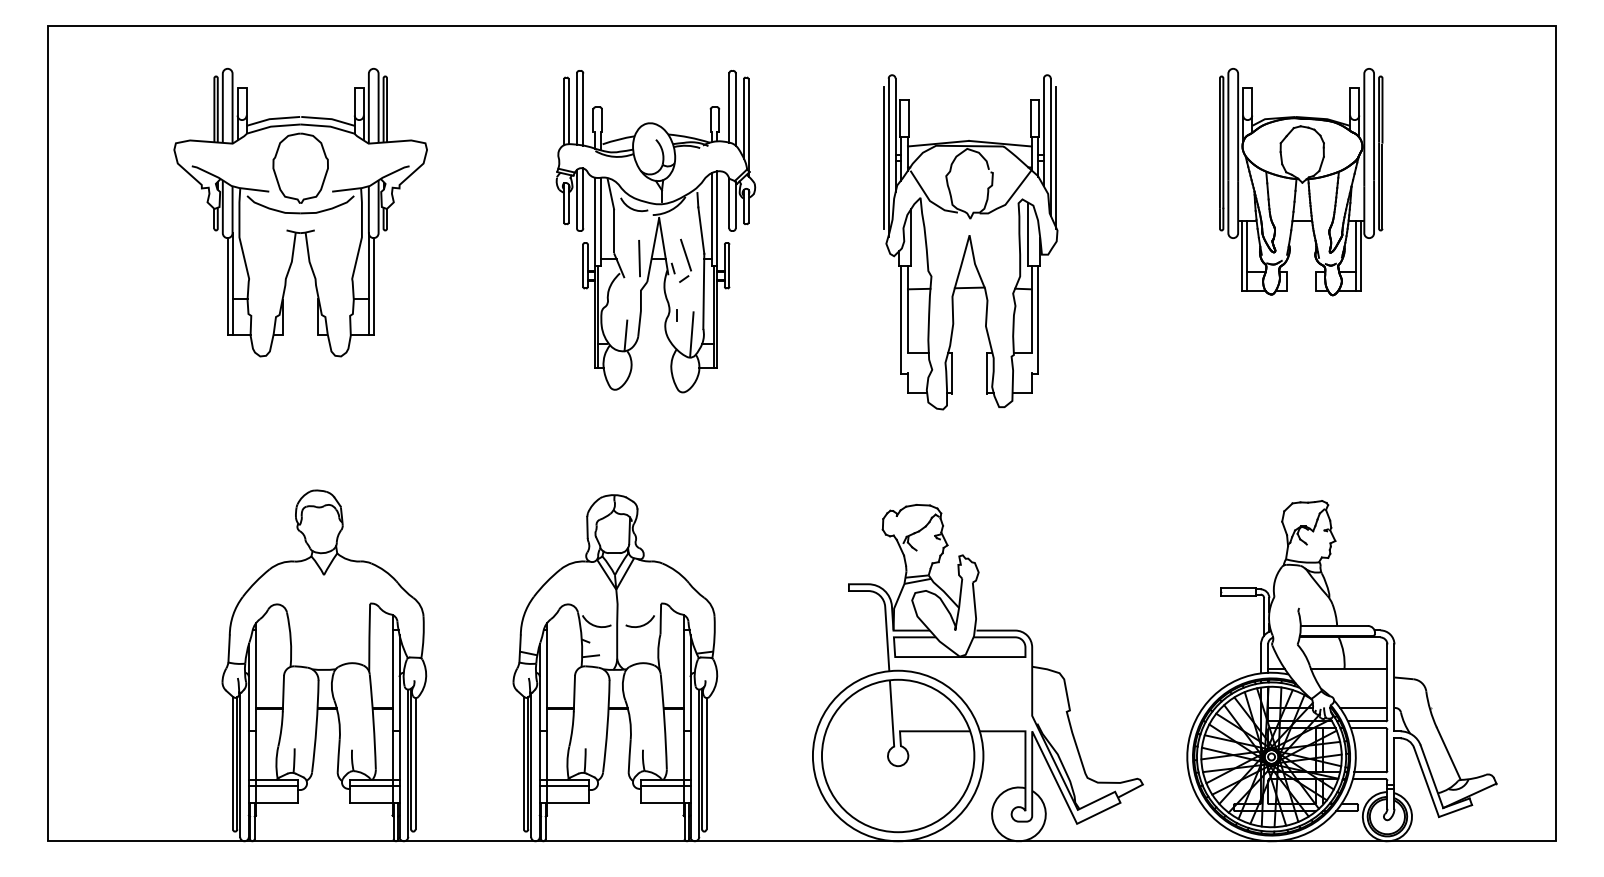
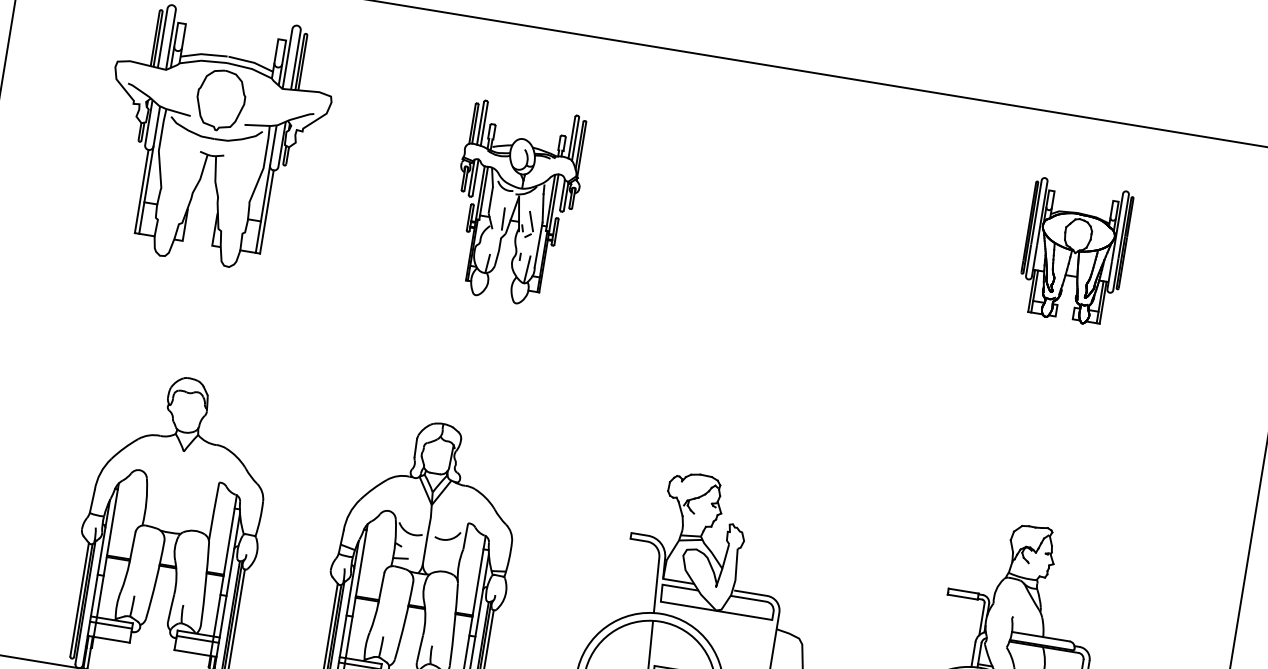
part: (1301, 182) -> (1074, 252), size x0.7
part: (655, 231) -> (515, 204), size x0.7
part: (970, 242) -> (783, 257), removed

